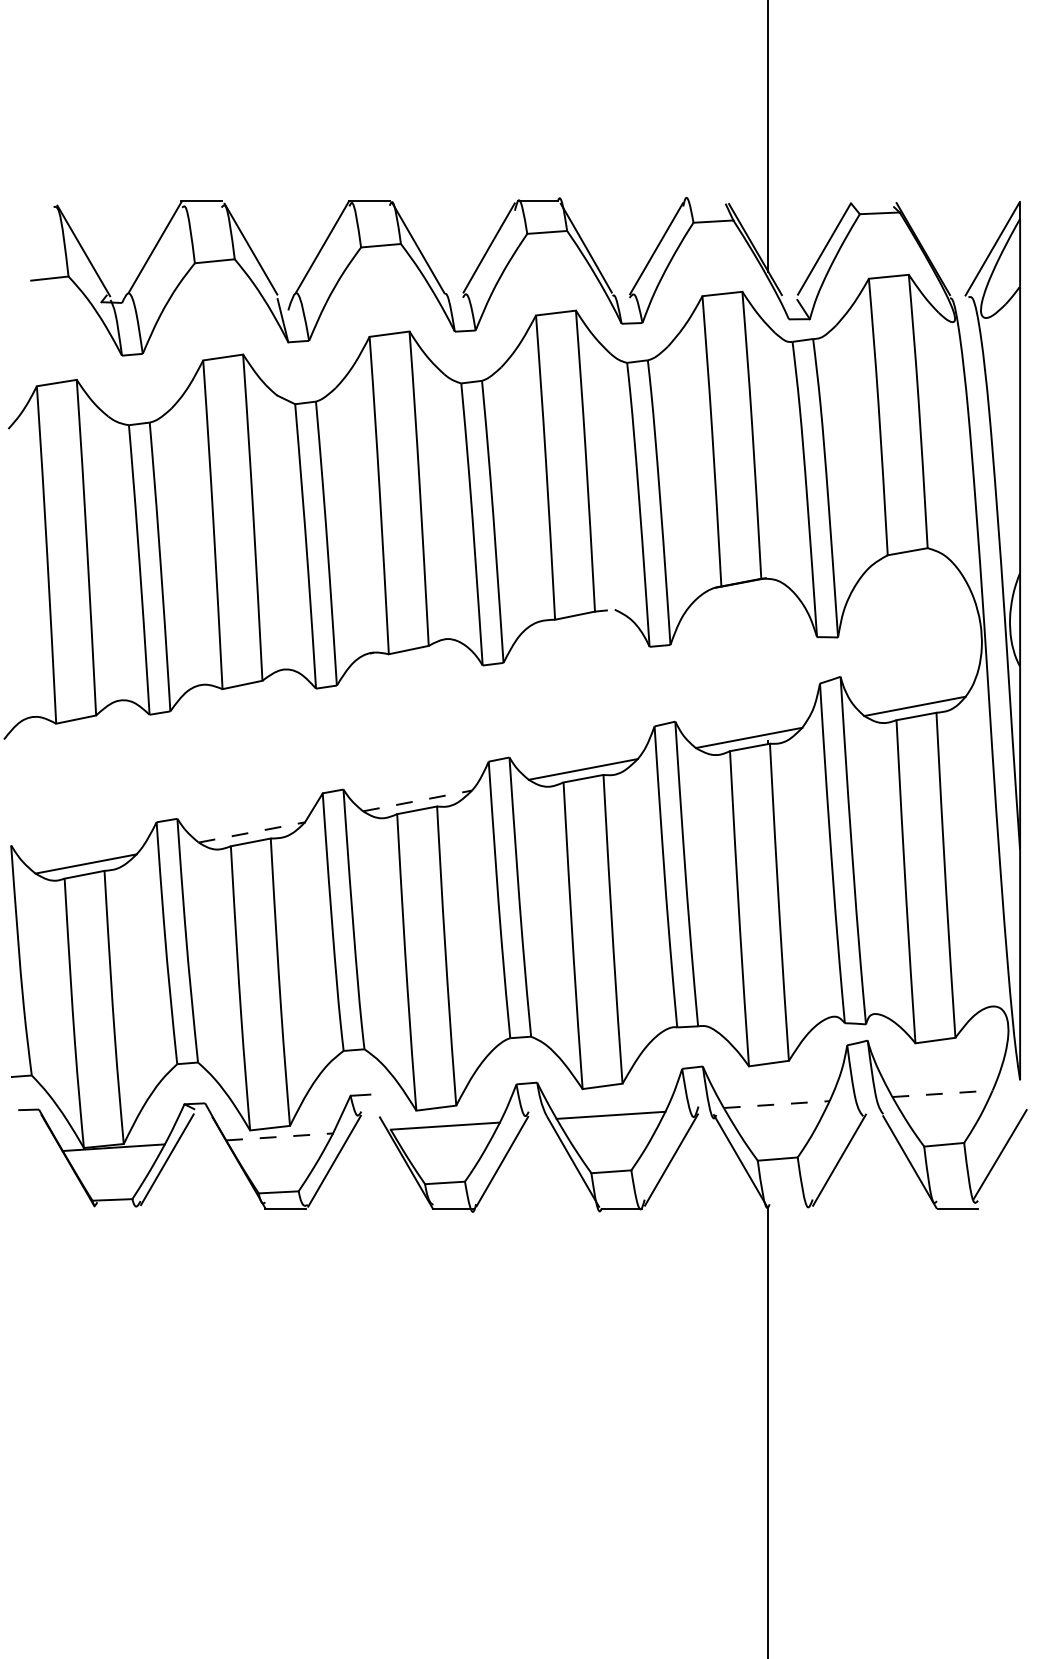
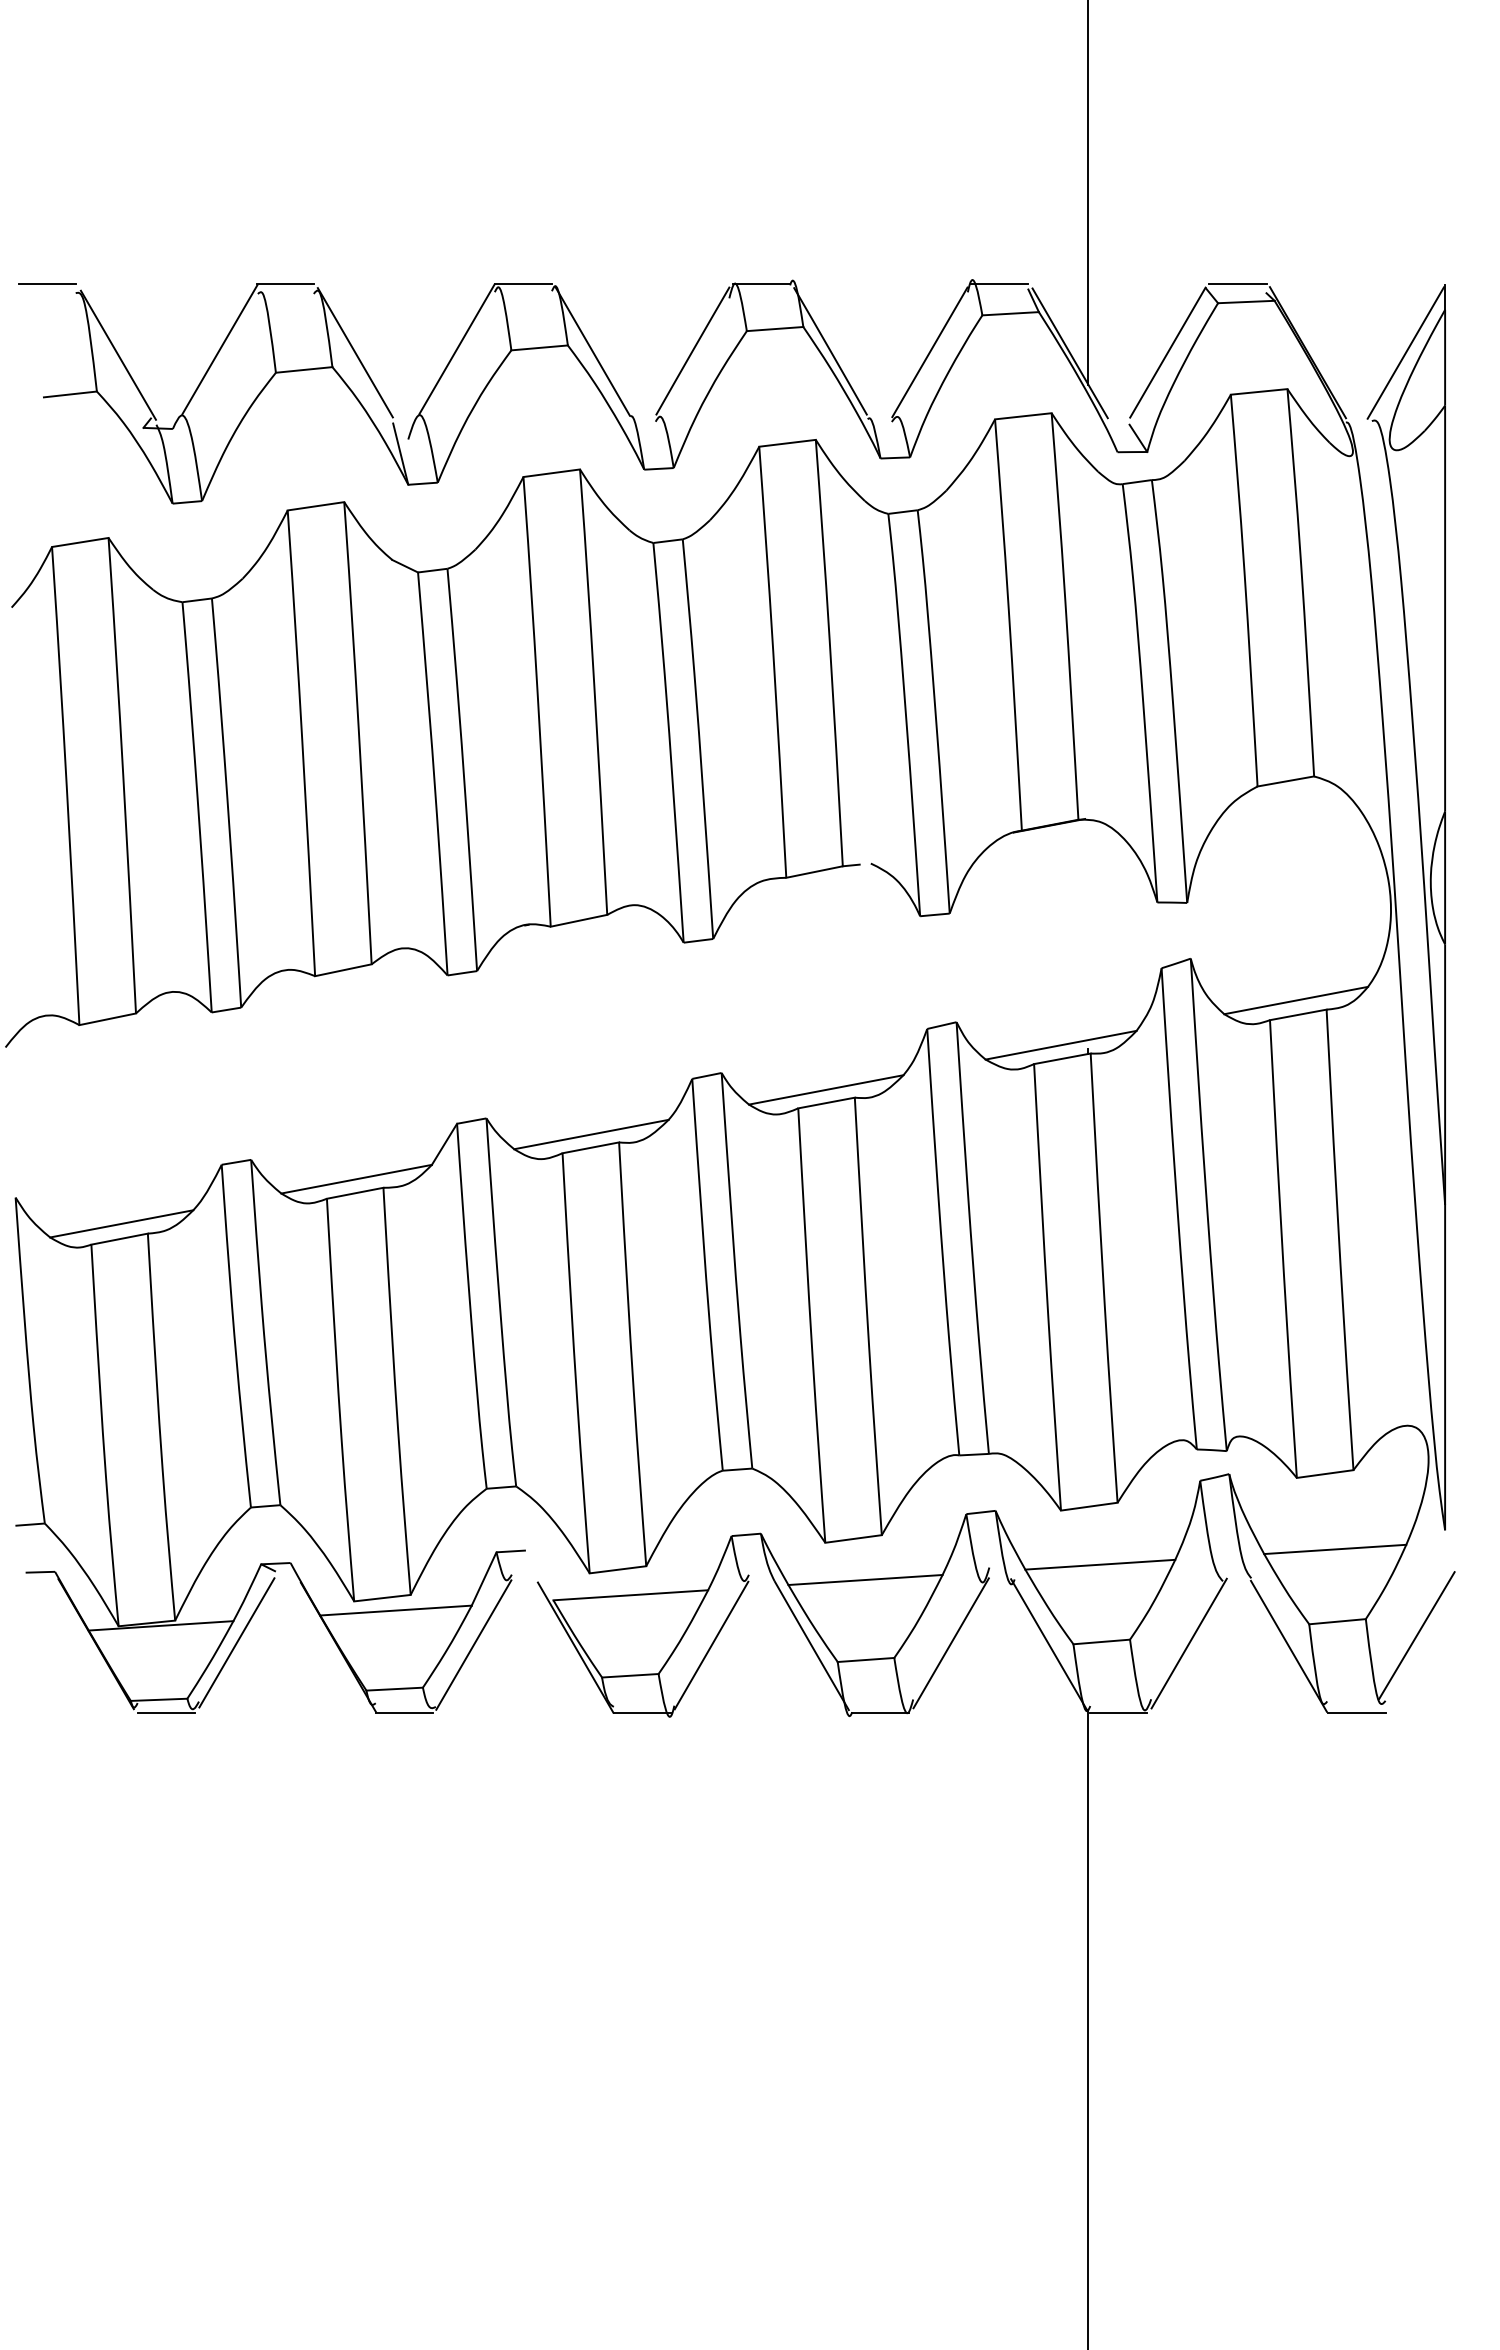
line: (32, 200) -> (46, 283), added
line: (705, 200) -> (999, 283), added
line: (873, 200) -> (1237, 283), added
line: (417, 800) -> (591, 1134), dashed -> solid
line: (251, 832) -> (356, 1179), dashed -> solid
line: (942, 1093) -> (1335, 1549), dashed -> solid
line: (776, 1104) -> (1100, 1564), dashed -> solid
line: (279, 1136) -> (396, 1610), dashed -> solid
line: (116, 1208) -> (165, 1712), added
line: (789, 1208) -> (1118, 1712), added

